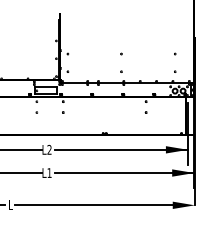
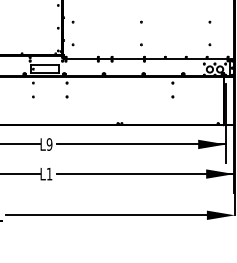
text: (49, 149) -> (49, 144), L2 -> L9

